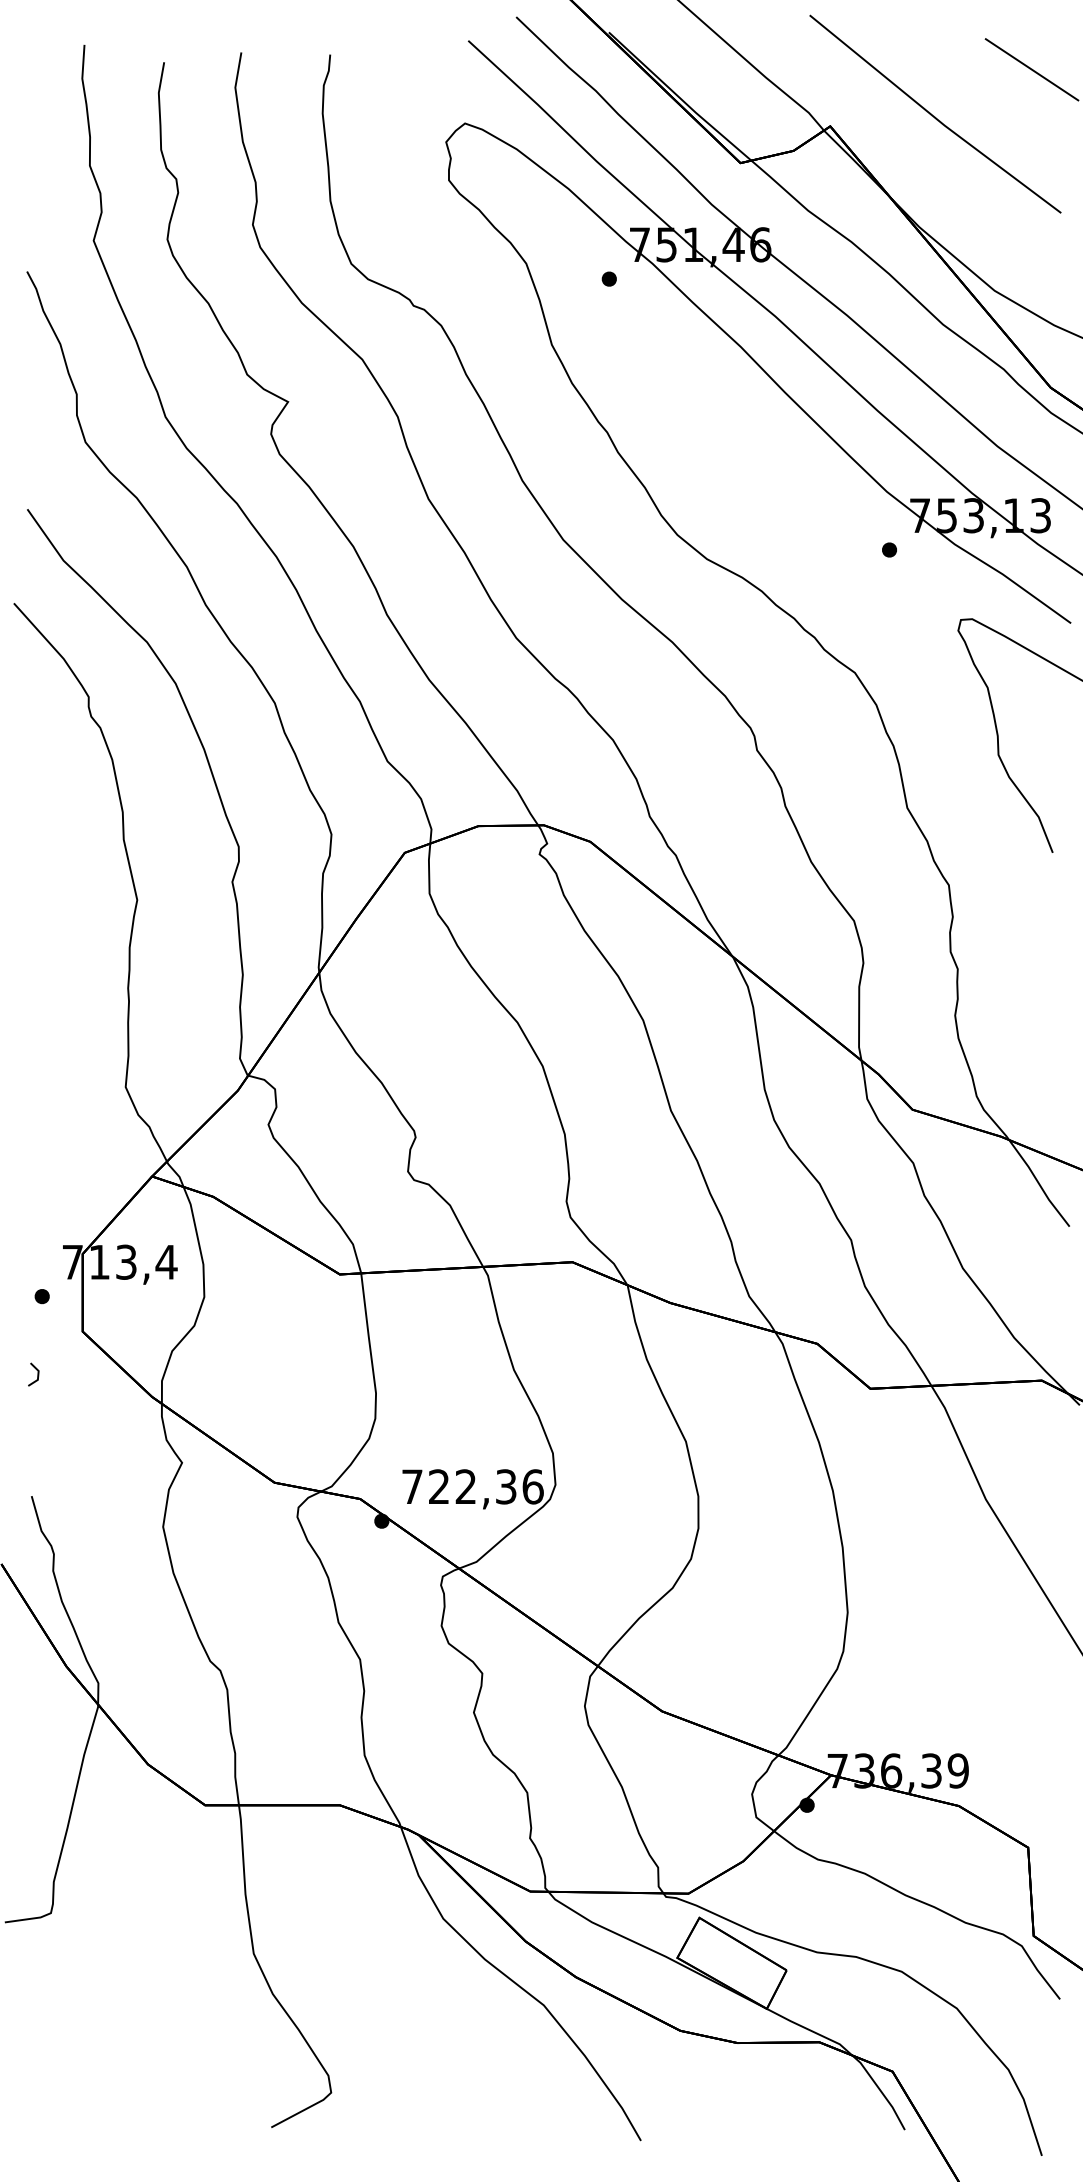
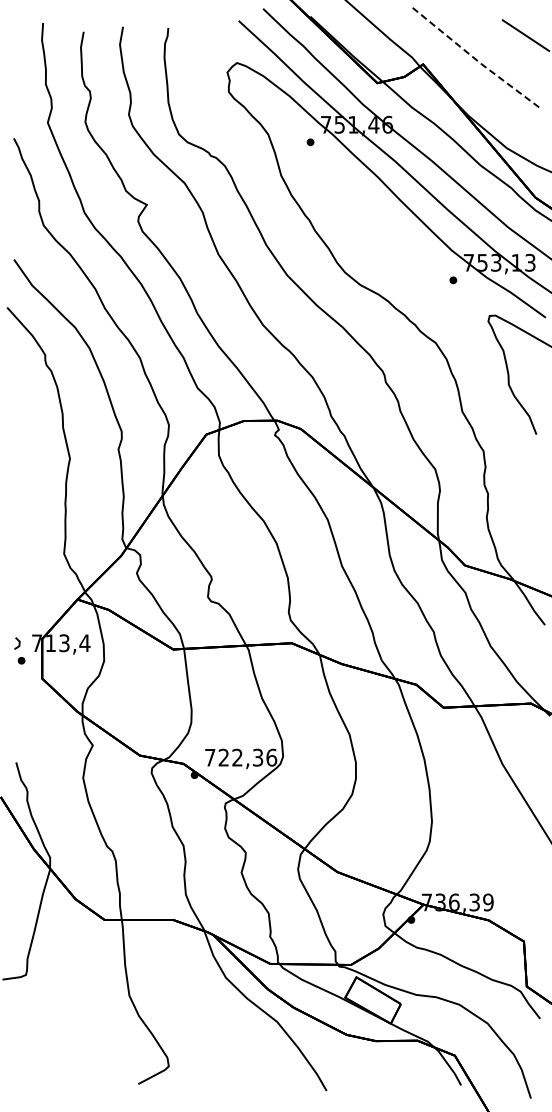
line: (934, 118) -> (476, 60), solid -> dashed
line: (36, 1374) -> (18, 643), moved

